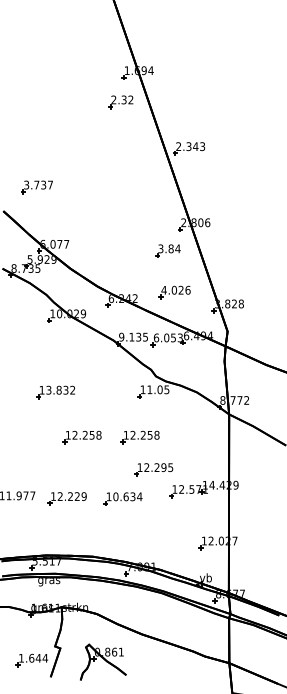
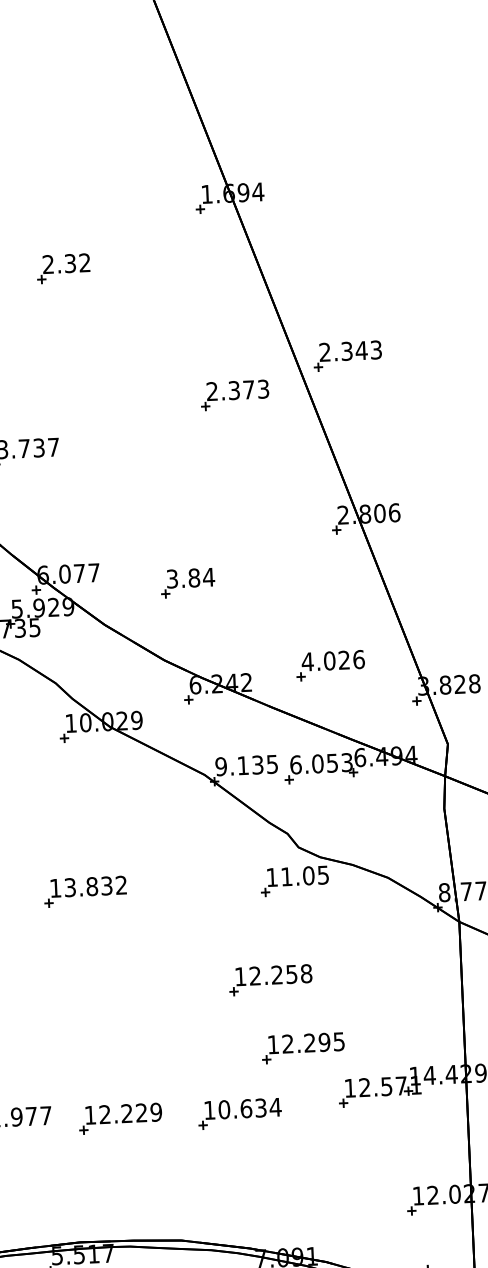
part: (120, 102) -> (62, 269), moved
part: (135, 164) -> (234, 394), added
part: (167, 250) -> (186, 581), moved
part: (81, 437) -> (144, 985), removed

